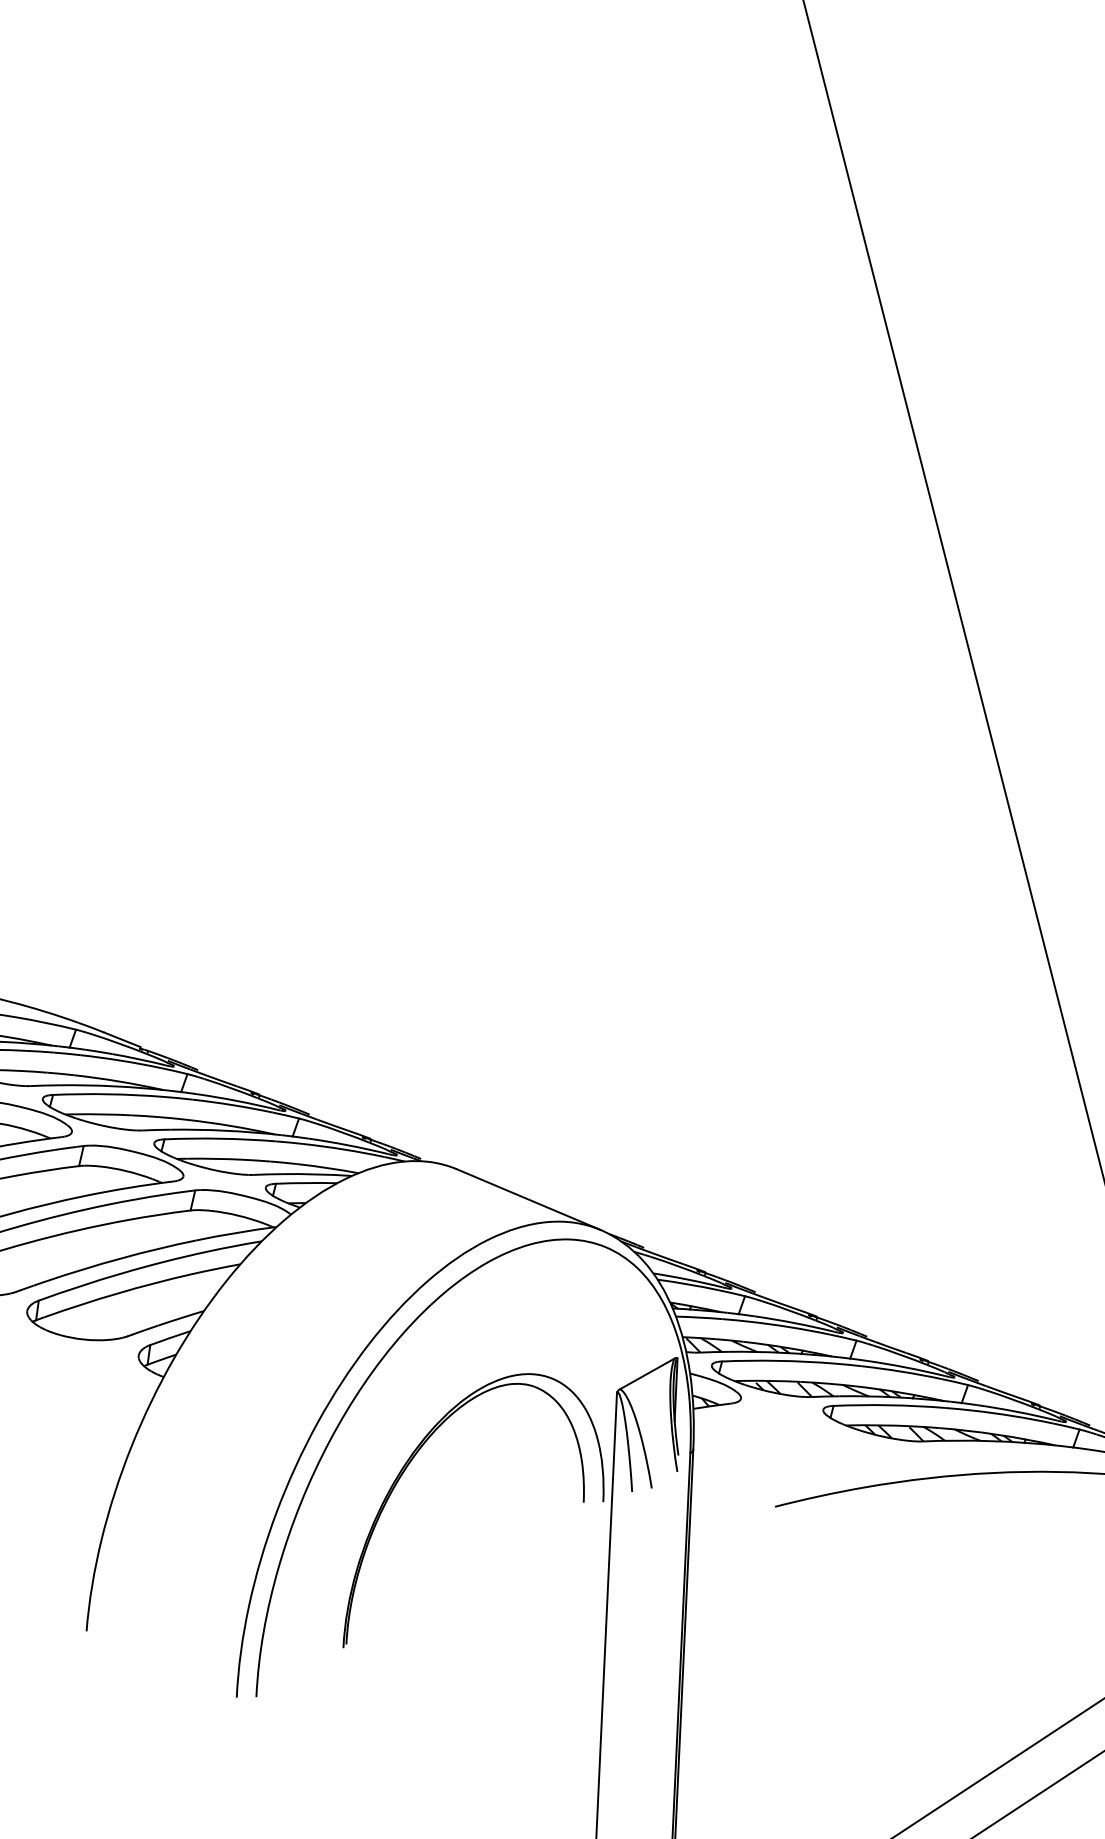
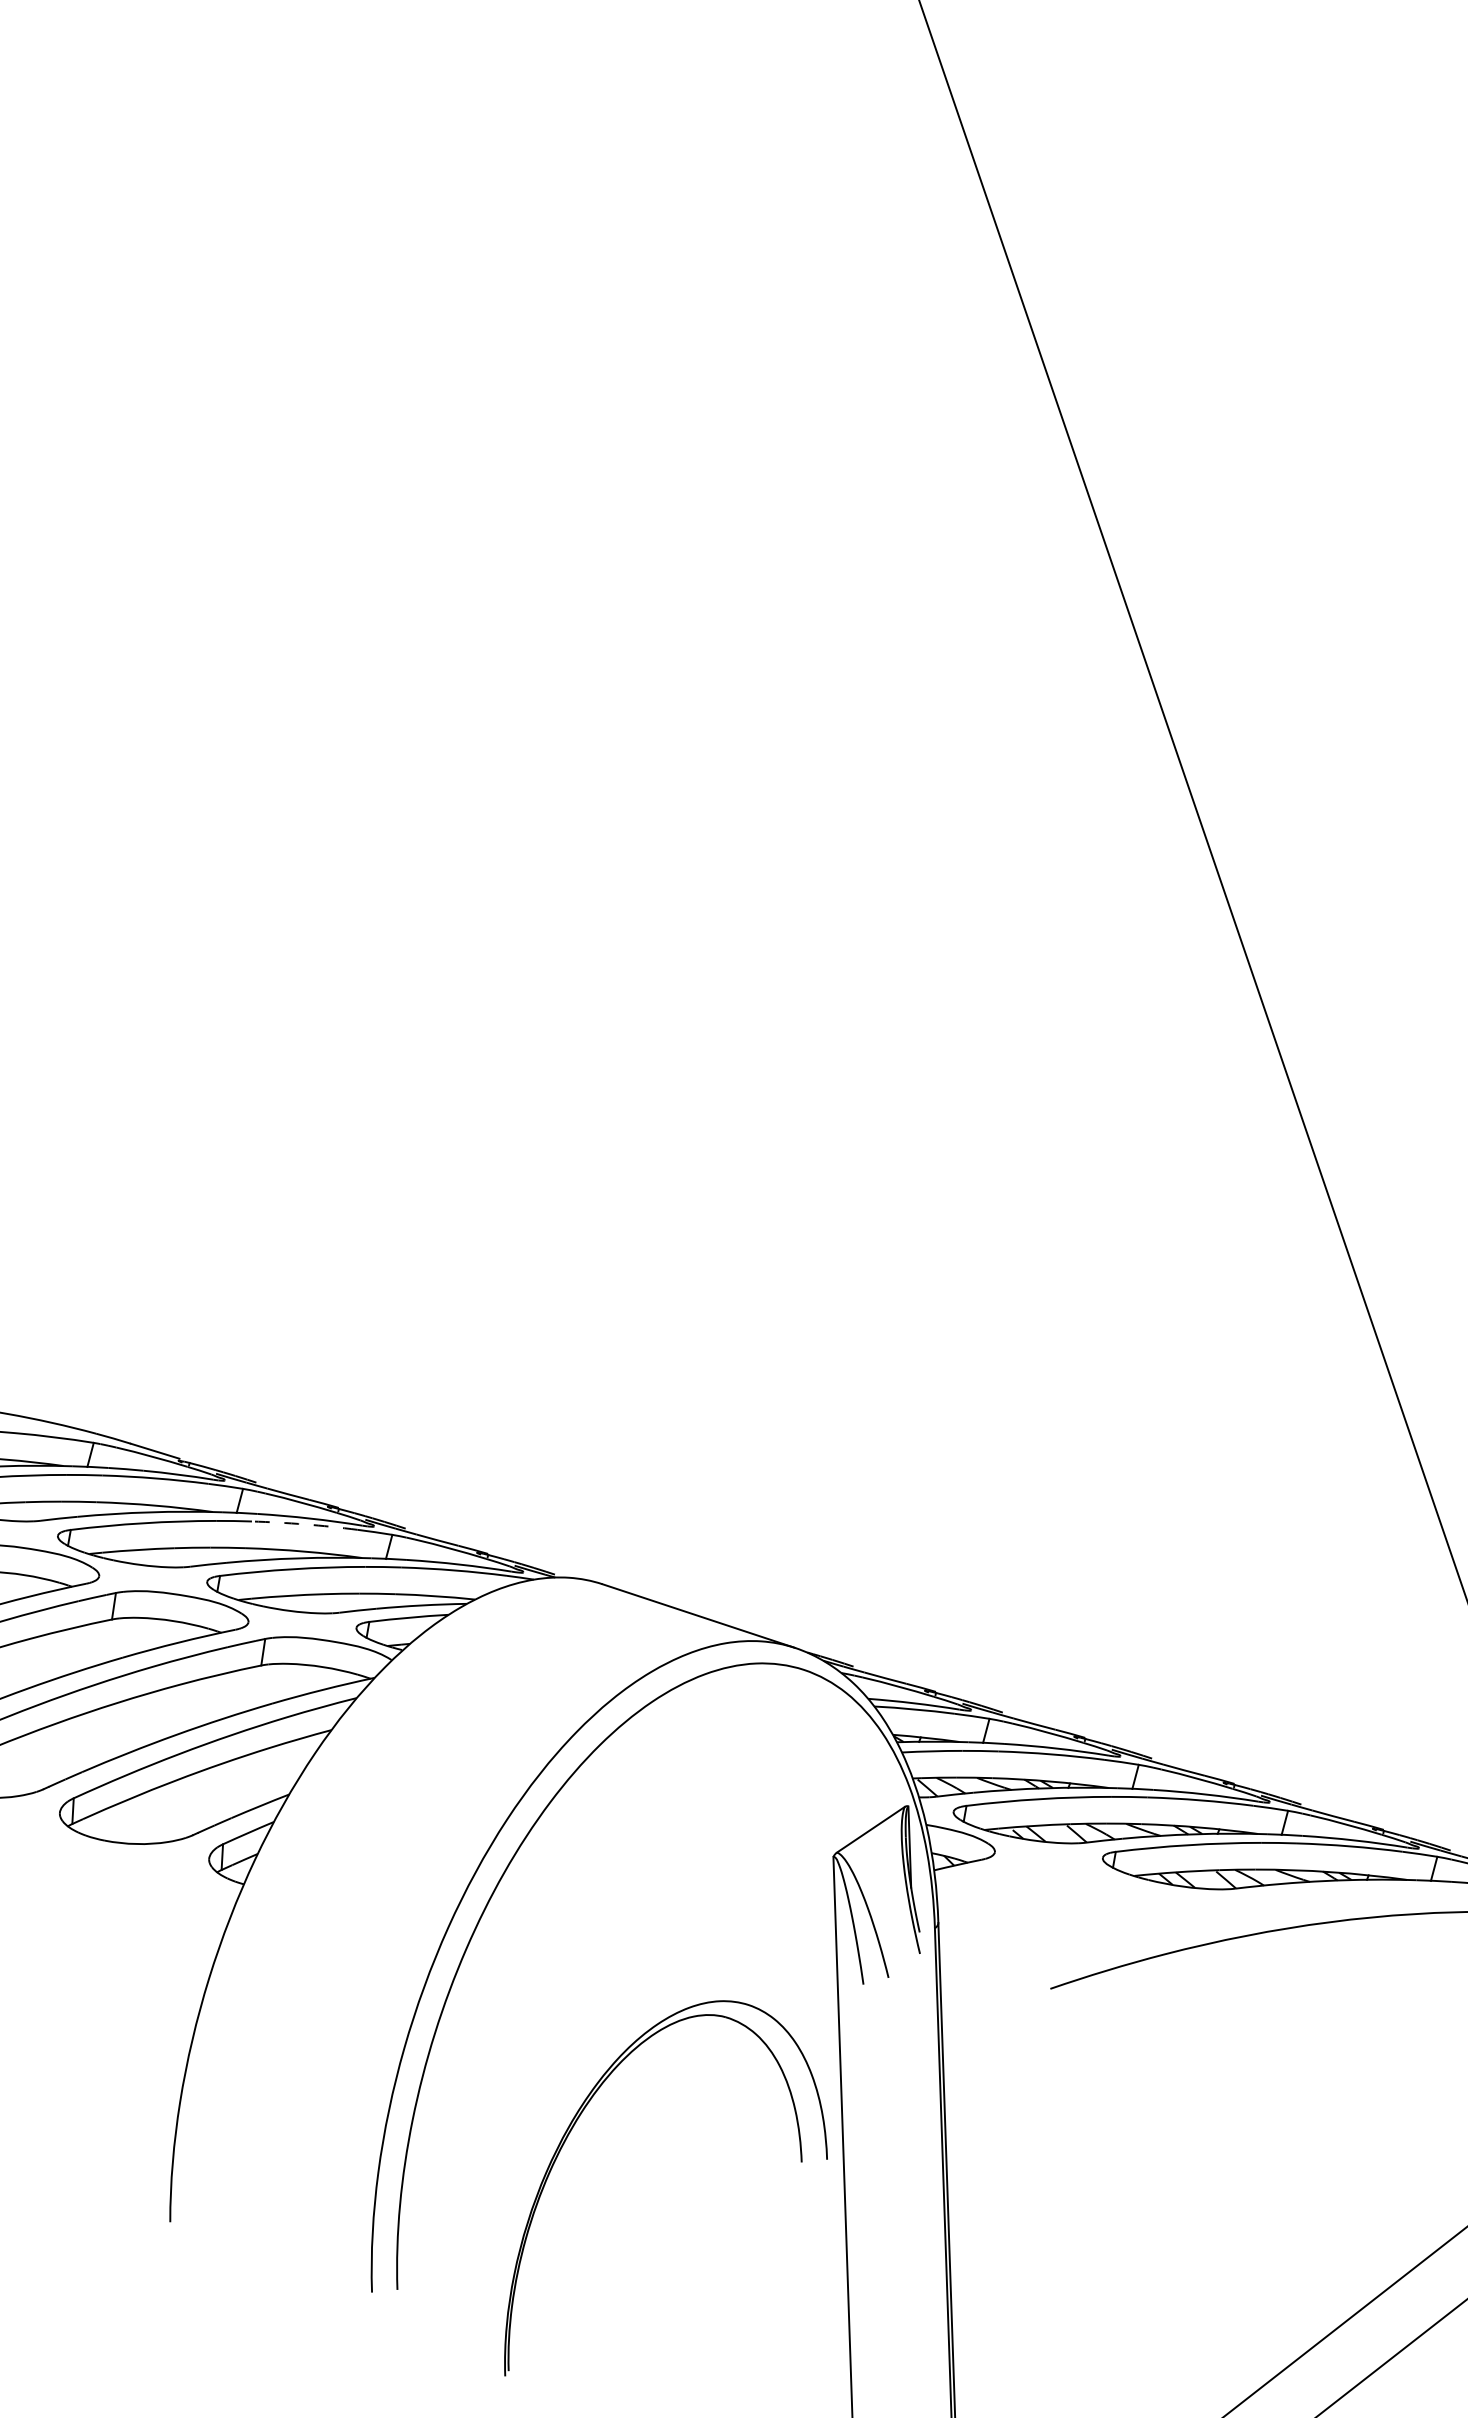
arc: (232, 1105) -> (304, 1524), solid -> dashed
part: (409, 1464) -> (571, 2131), moved

